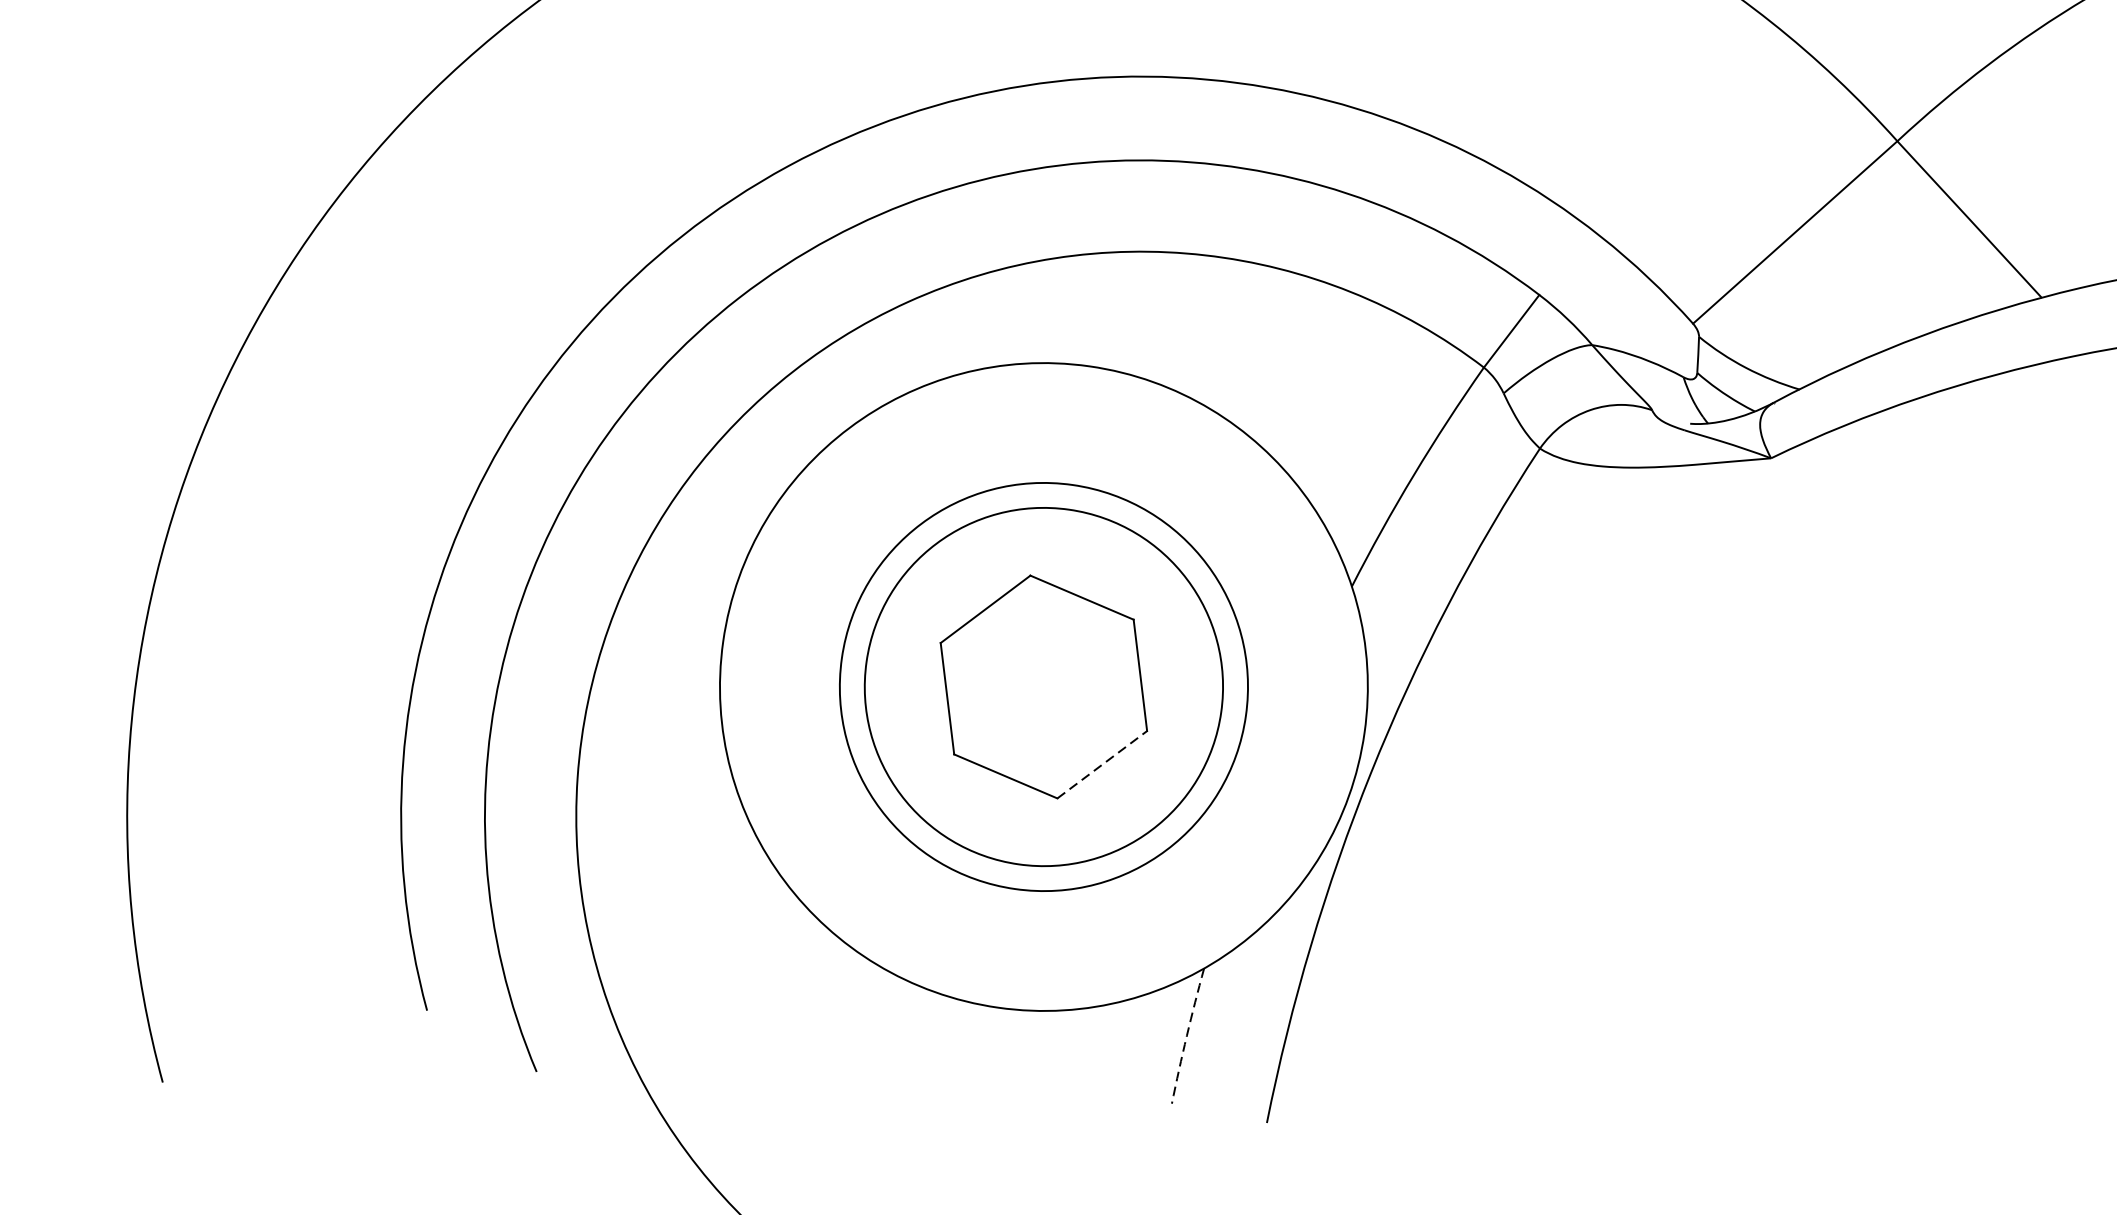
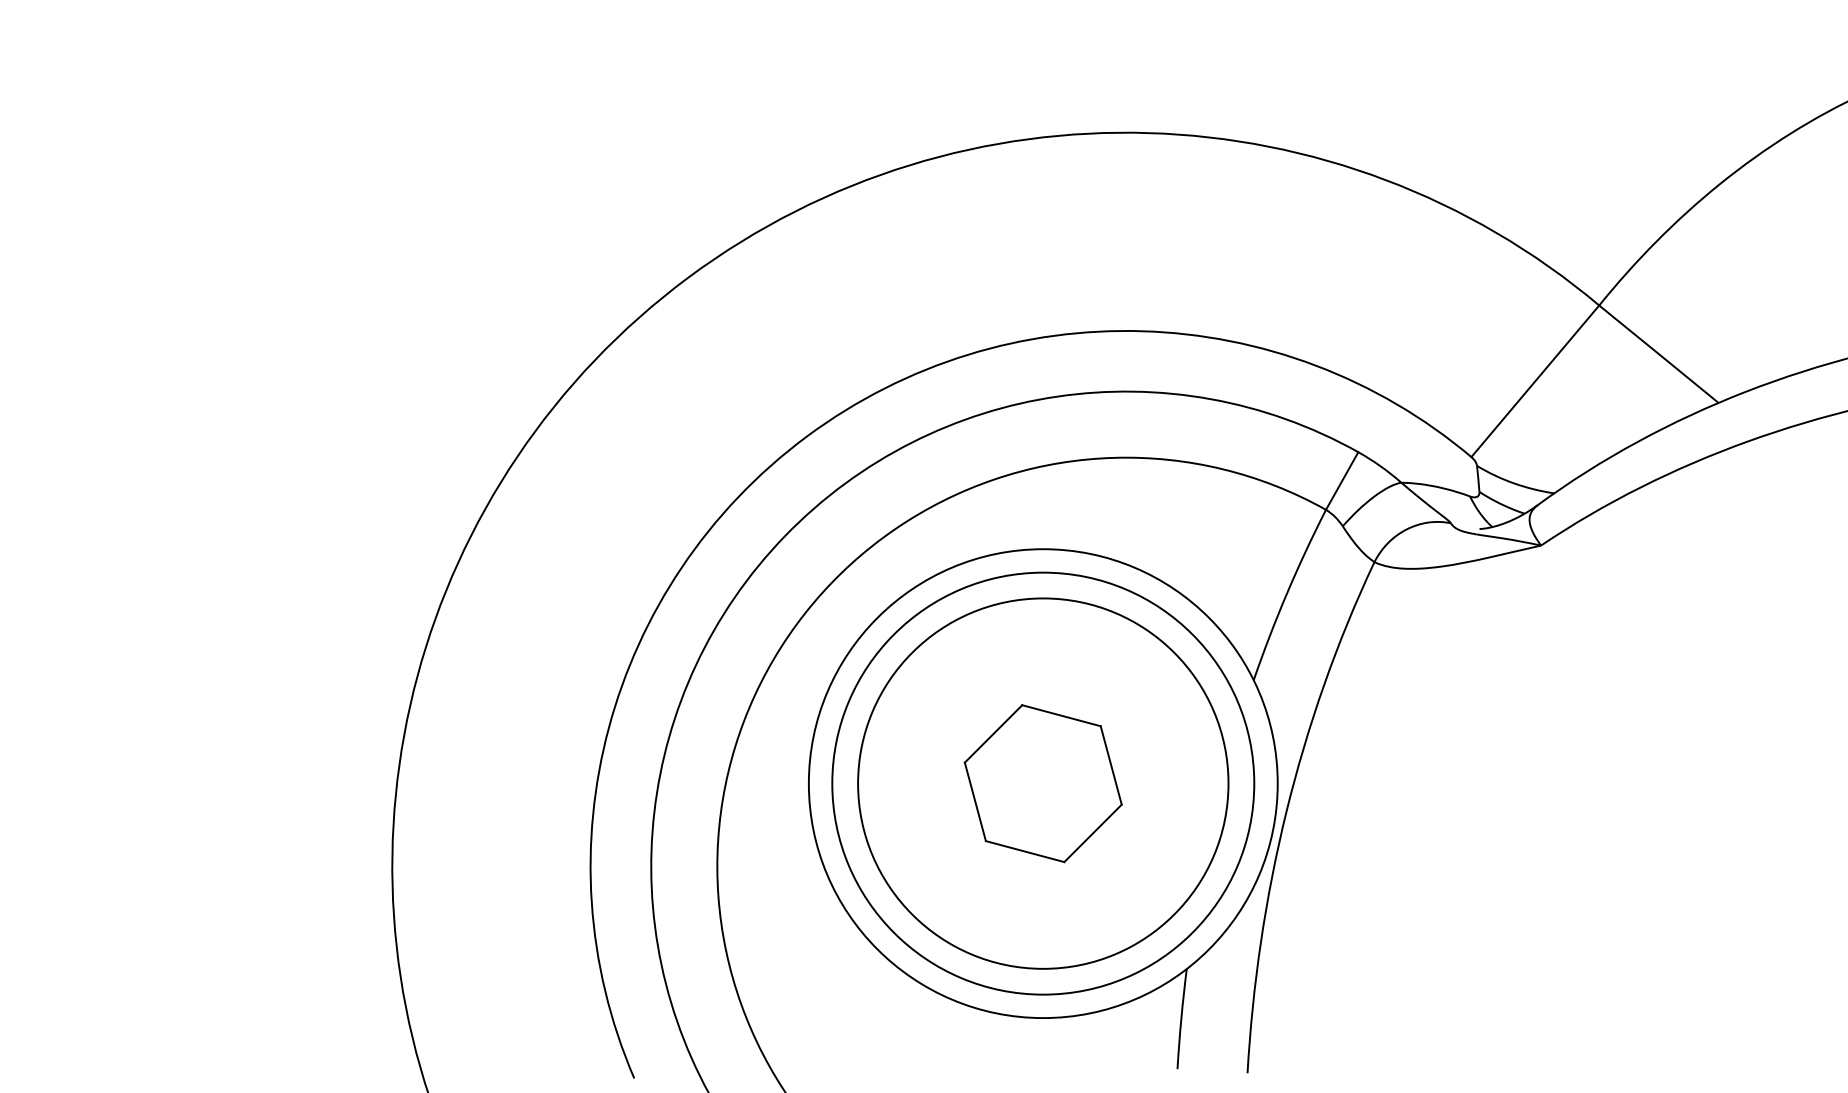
circle: (1044, 686) -> (1043, 783), size x1.43
circle: (1044, 686) -> (1043, 783), size x1.43
line: (1102, 764) -> (1093, 833), dashed -> solid
arc: (1187, 1036) -> (1181, 1019), dashed -> solid

